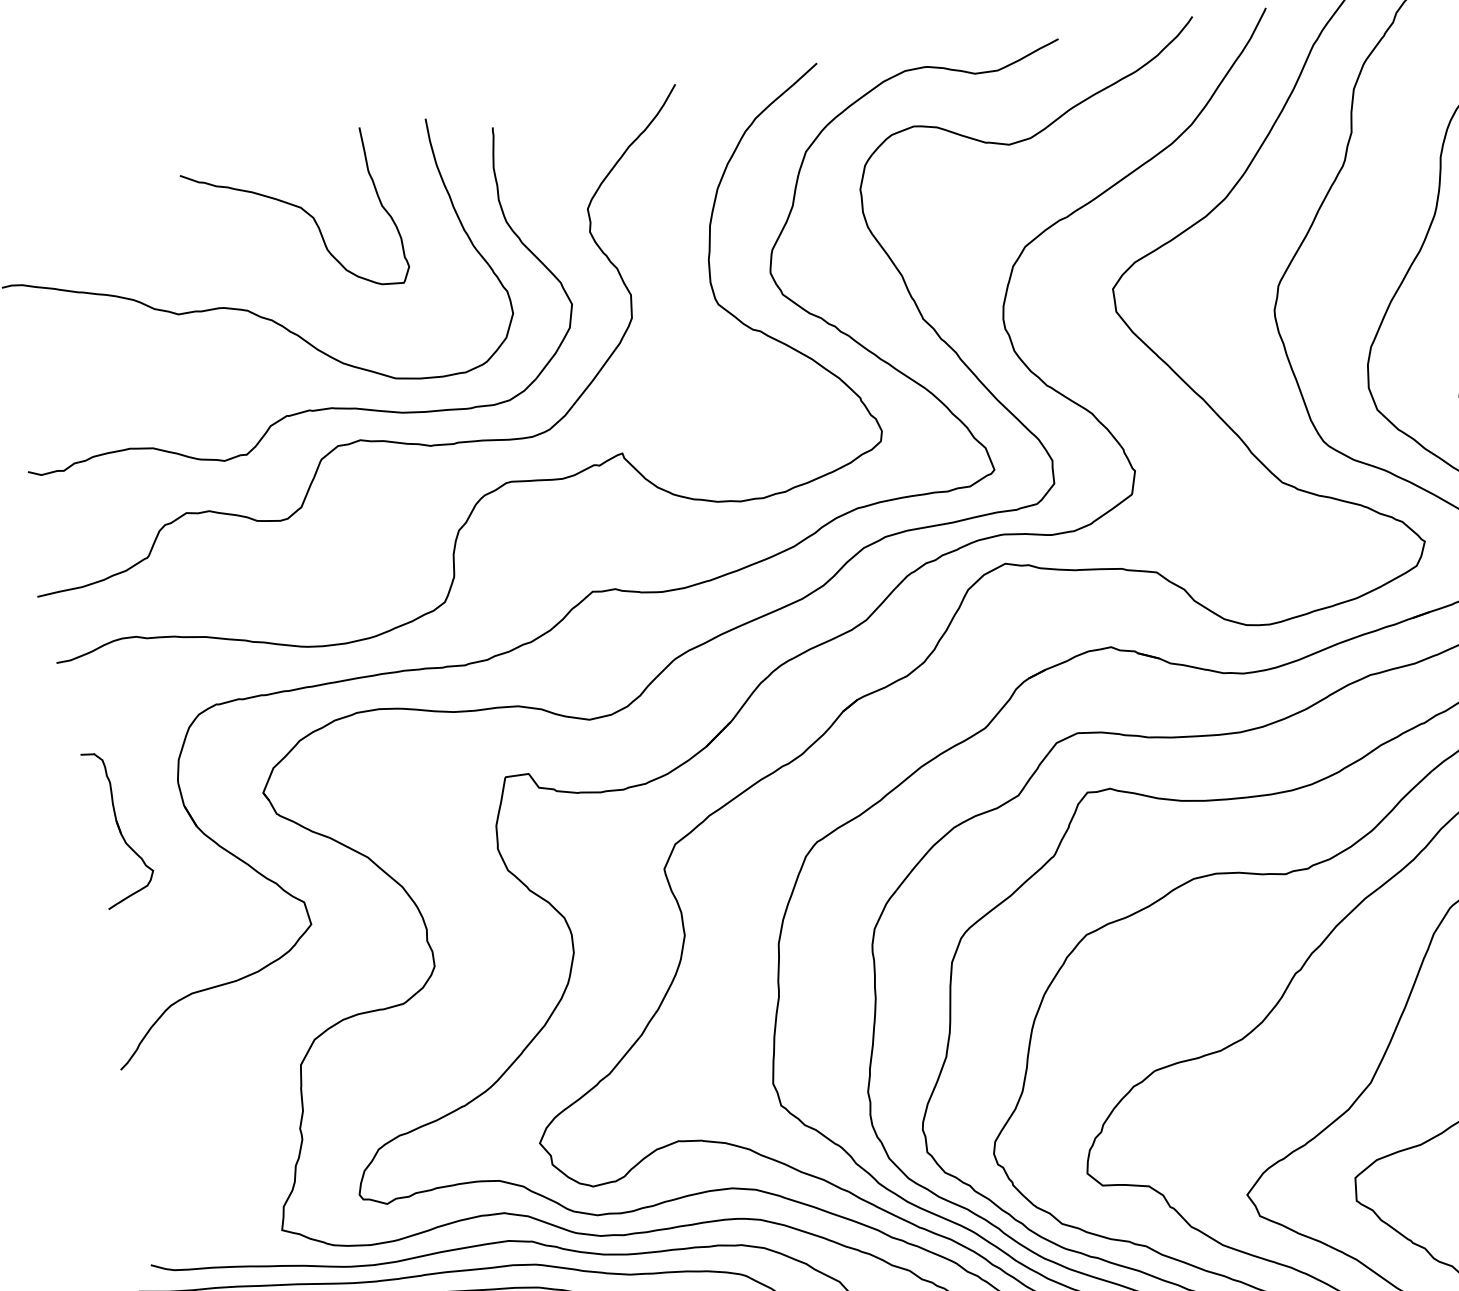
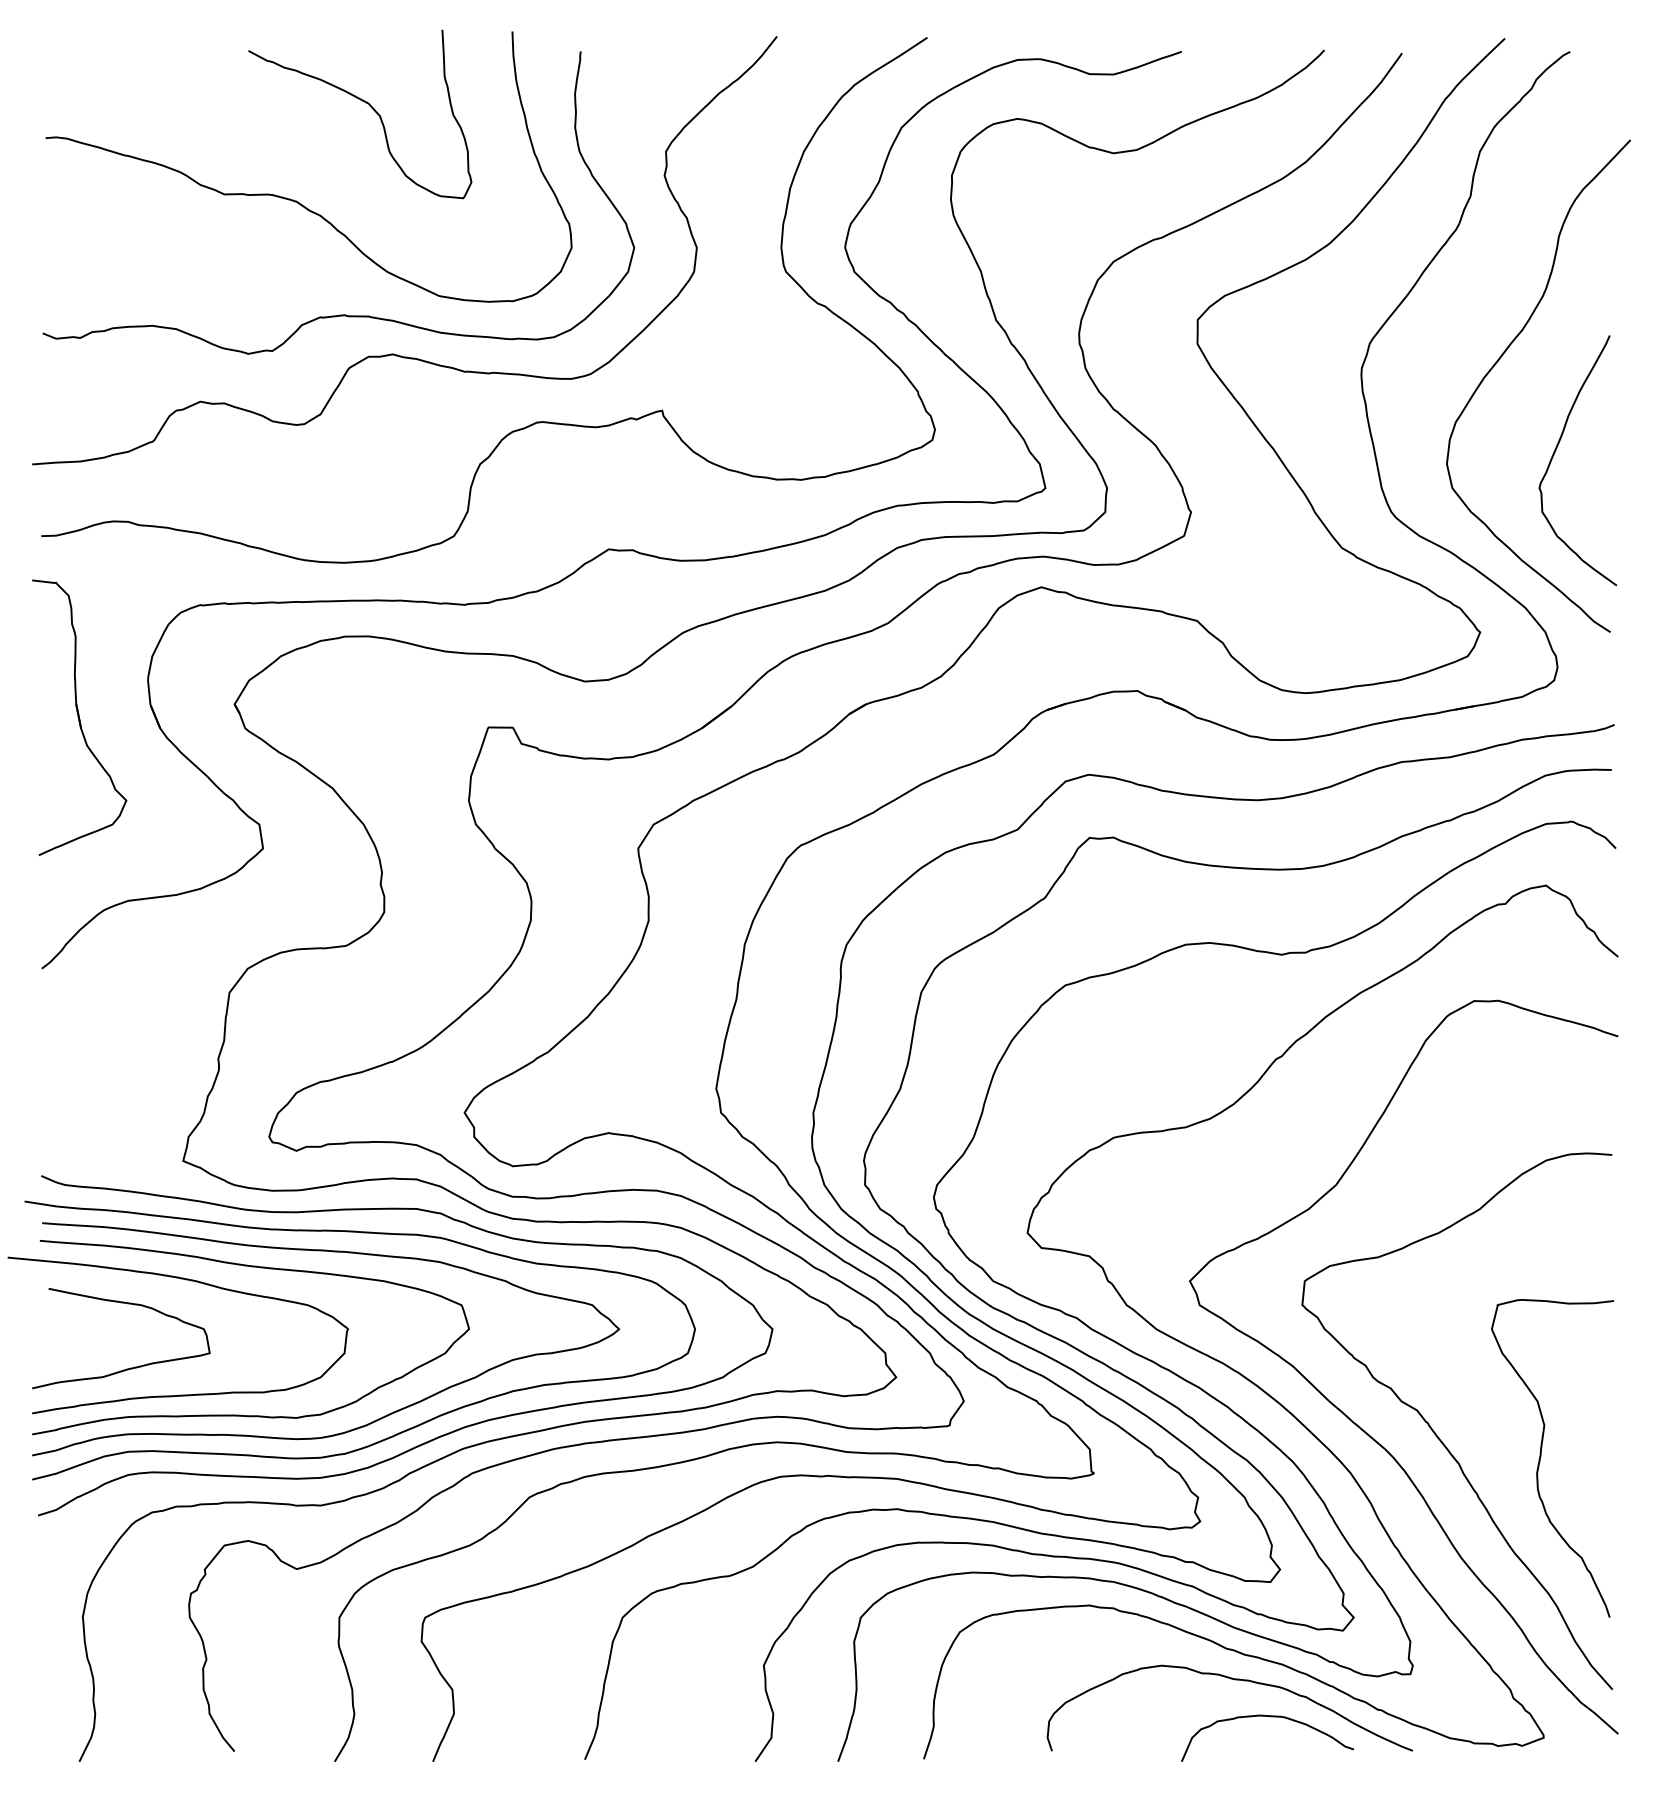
part: (119, 828) -> (79, 717), size x1.67

